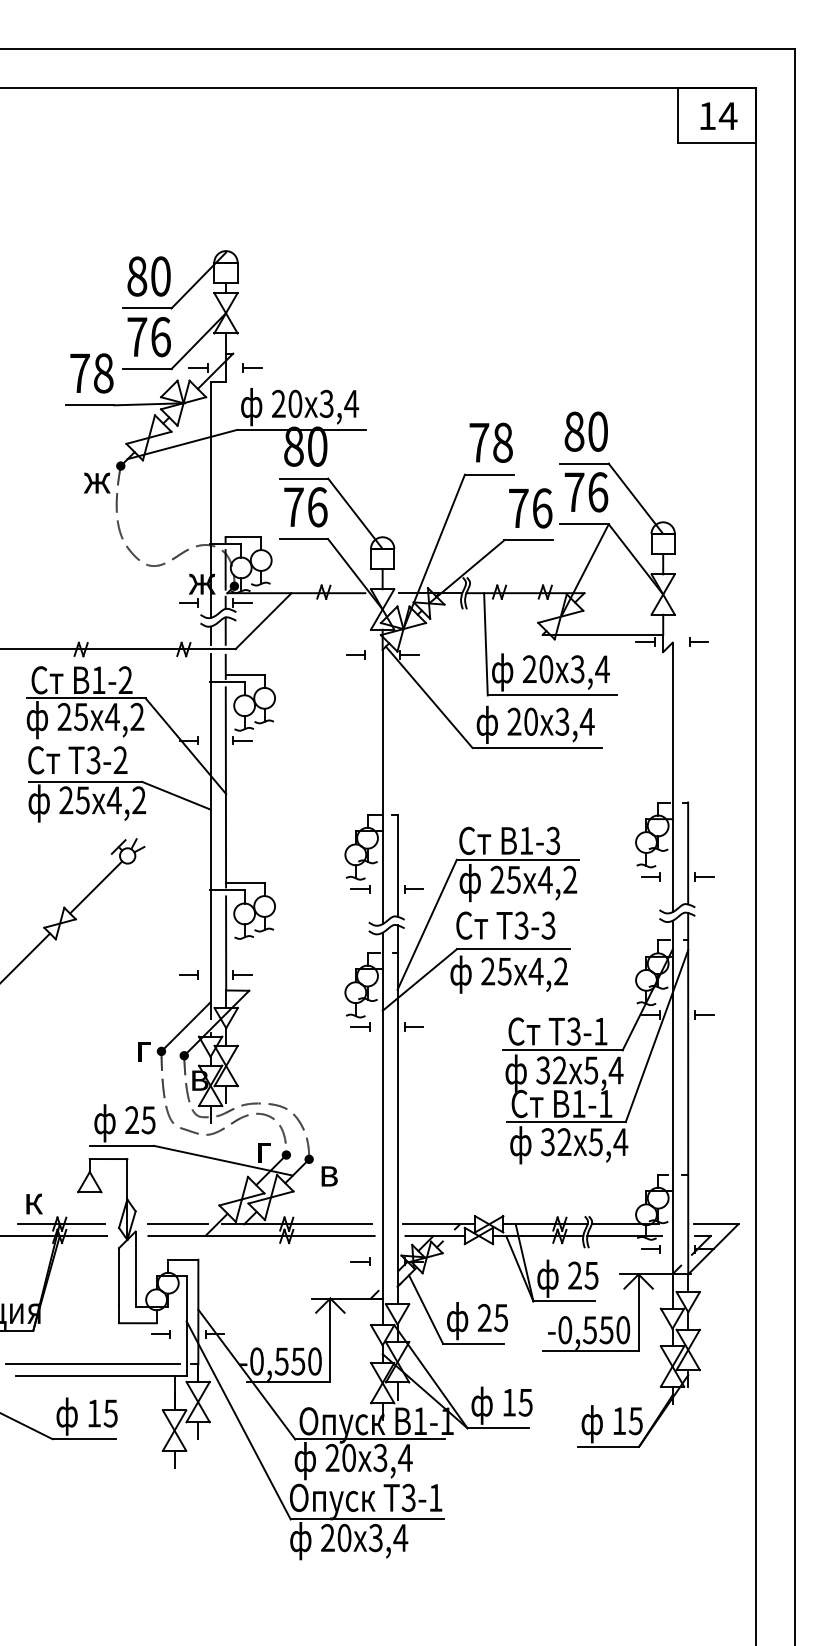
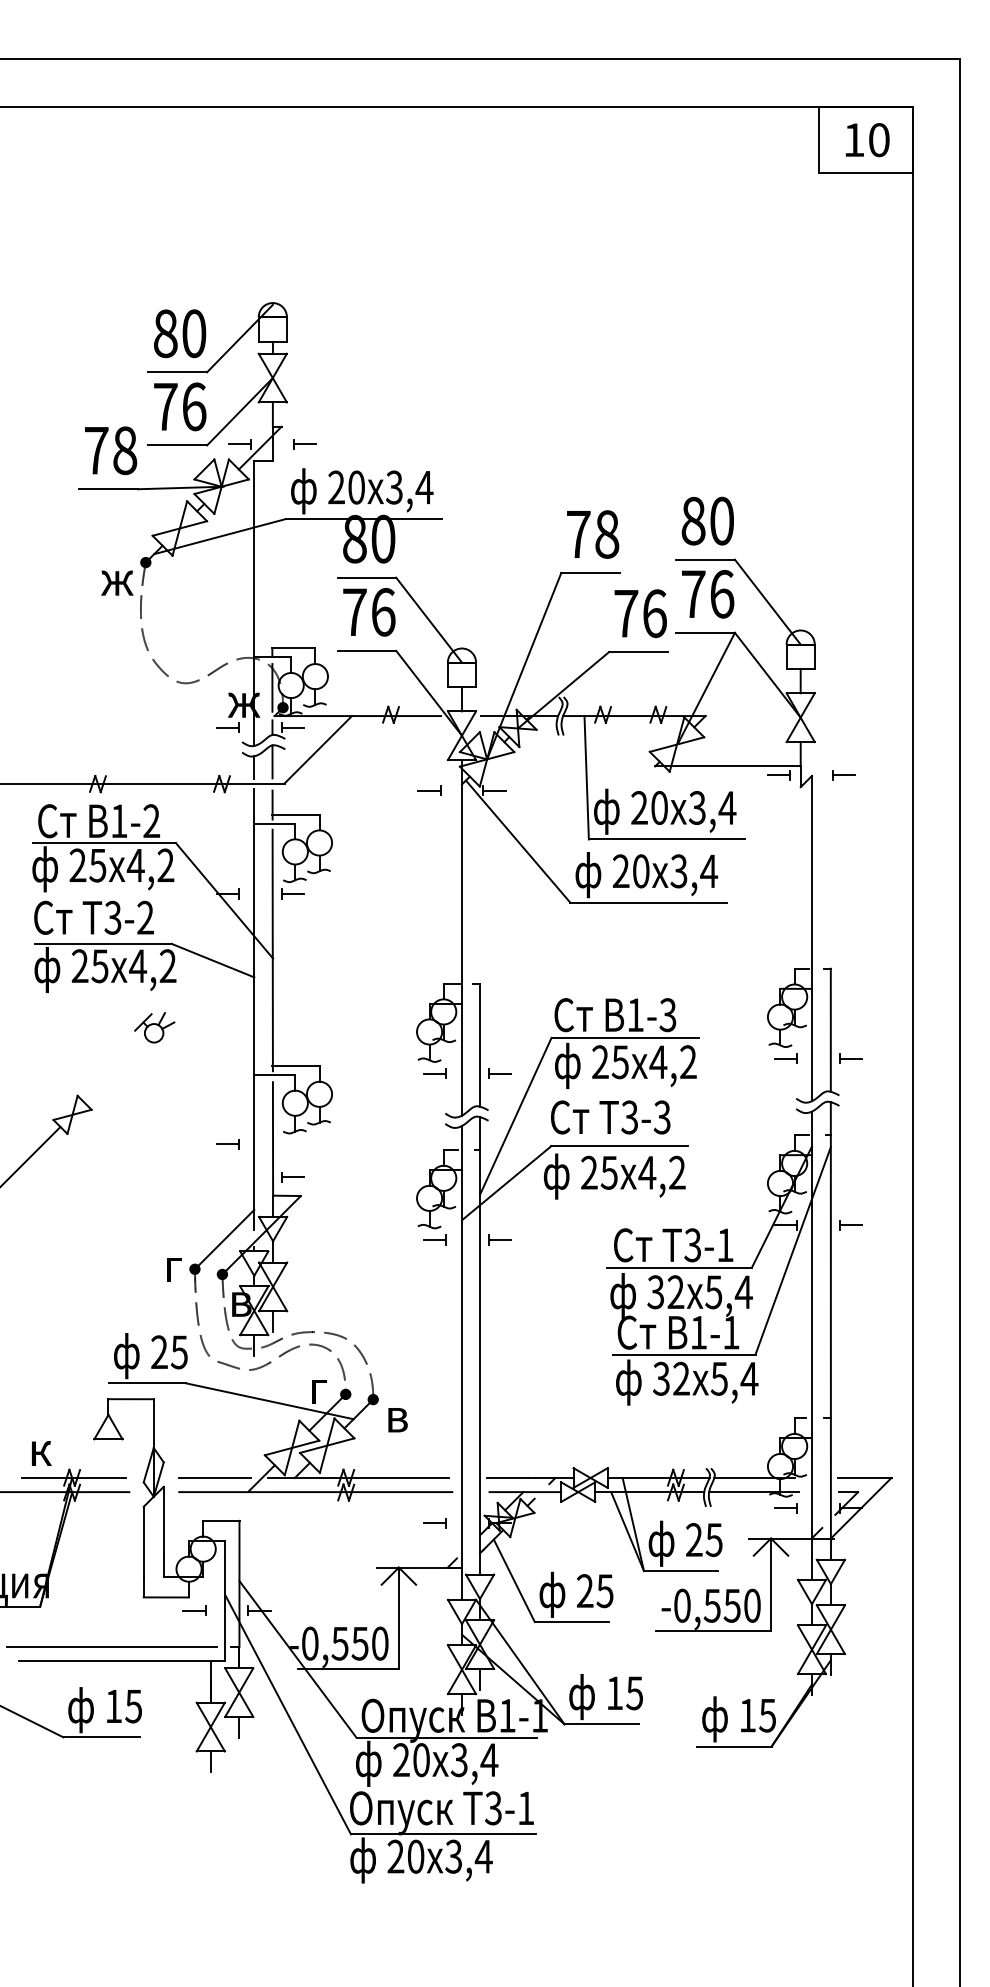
text: (727, 116) -> (878, 140), 14 -> 10
line: (96, 887) -> (116, 1071), removed
part: (188, 974) -> (227, 1143), moved

